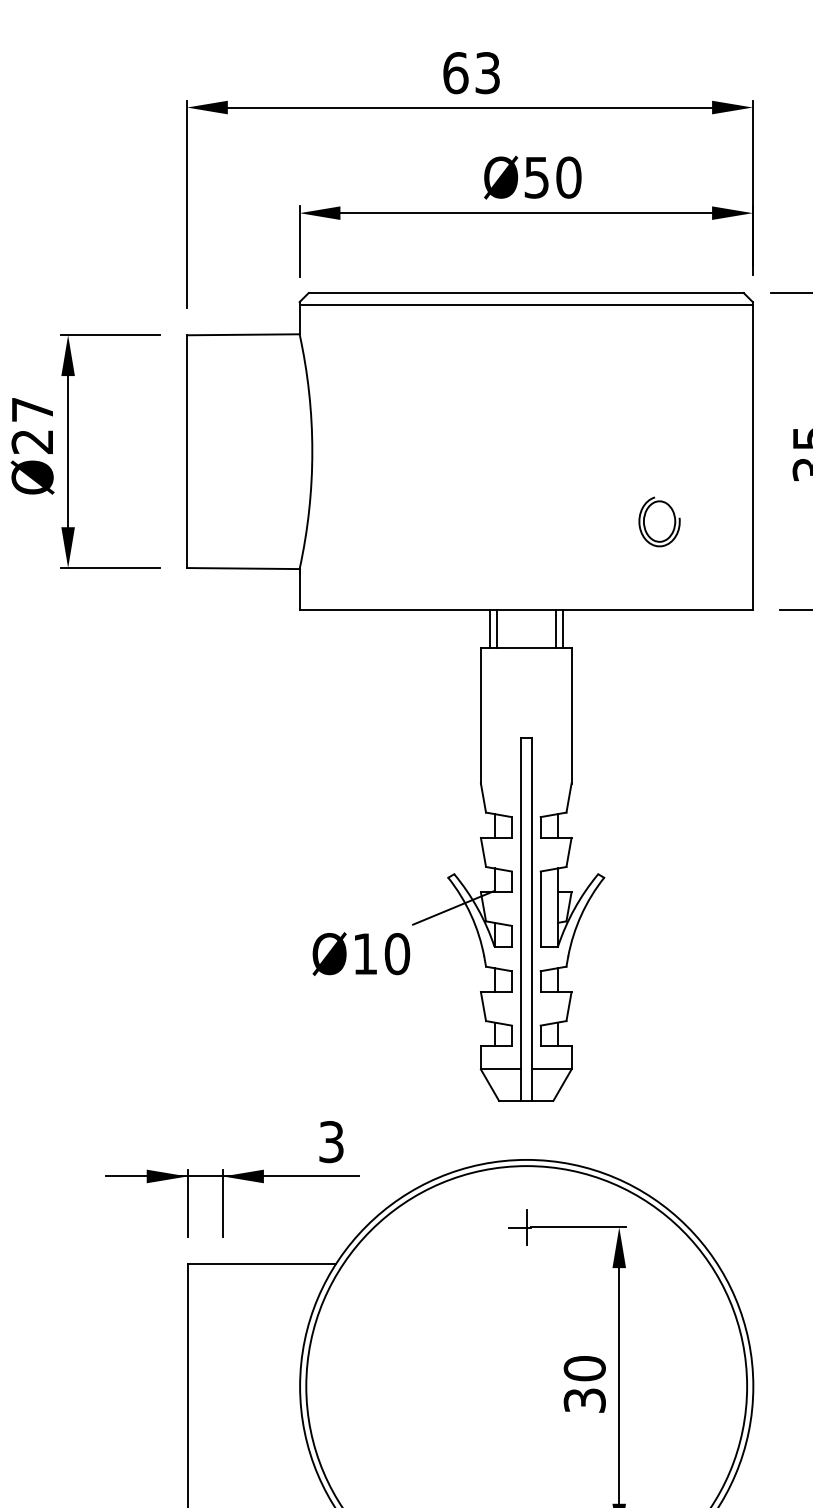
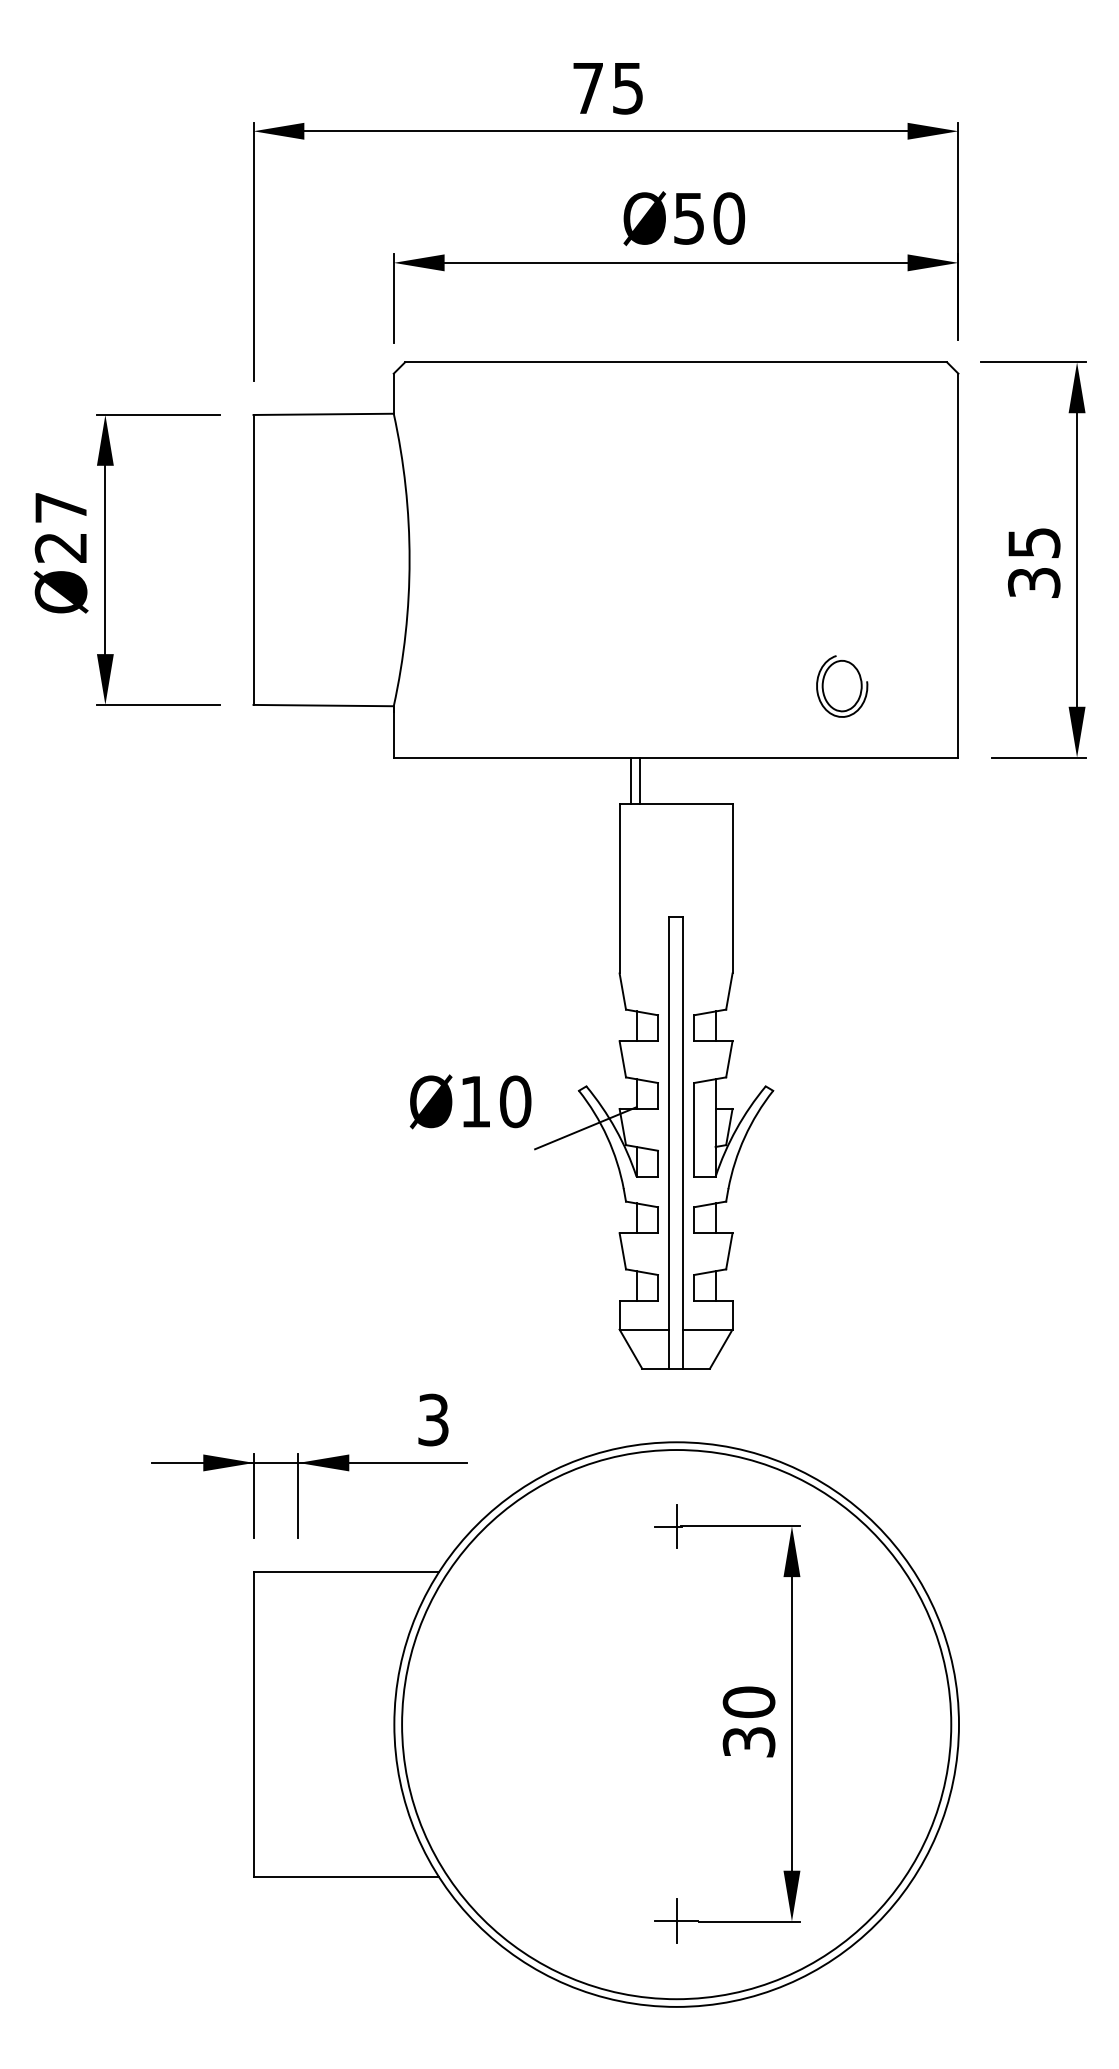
text: (471, 73) -> (607, 88), 63 -> 75
line: (525, 304) -> (675, 376), removed
part: (659, 521) -> (842, 686), moved
line: (555, 628) -> (712, 780), removed
line: (562, 628) -> (721, 780), removed
text: (361, 953) -> (470, 1101), moved

